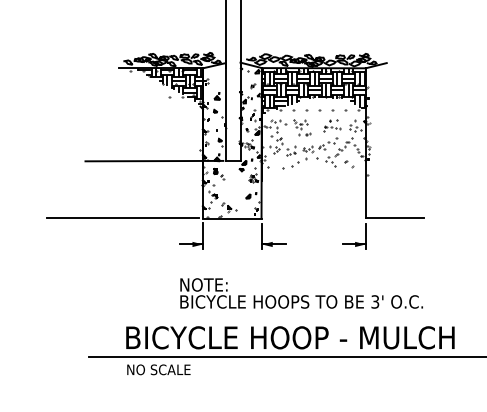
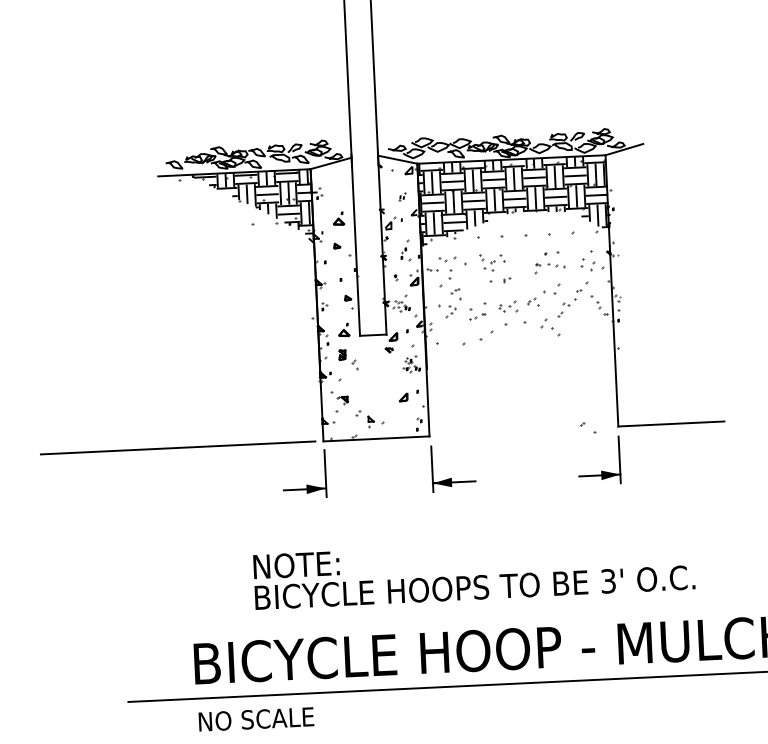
line: (154, 160) -> (230, 340), removed
part: (349, 164) -> (588, 428), moved
text: (301, 293) -> (473, 572), moved

